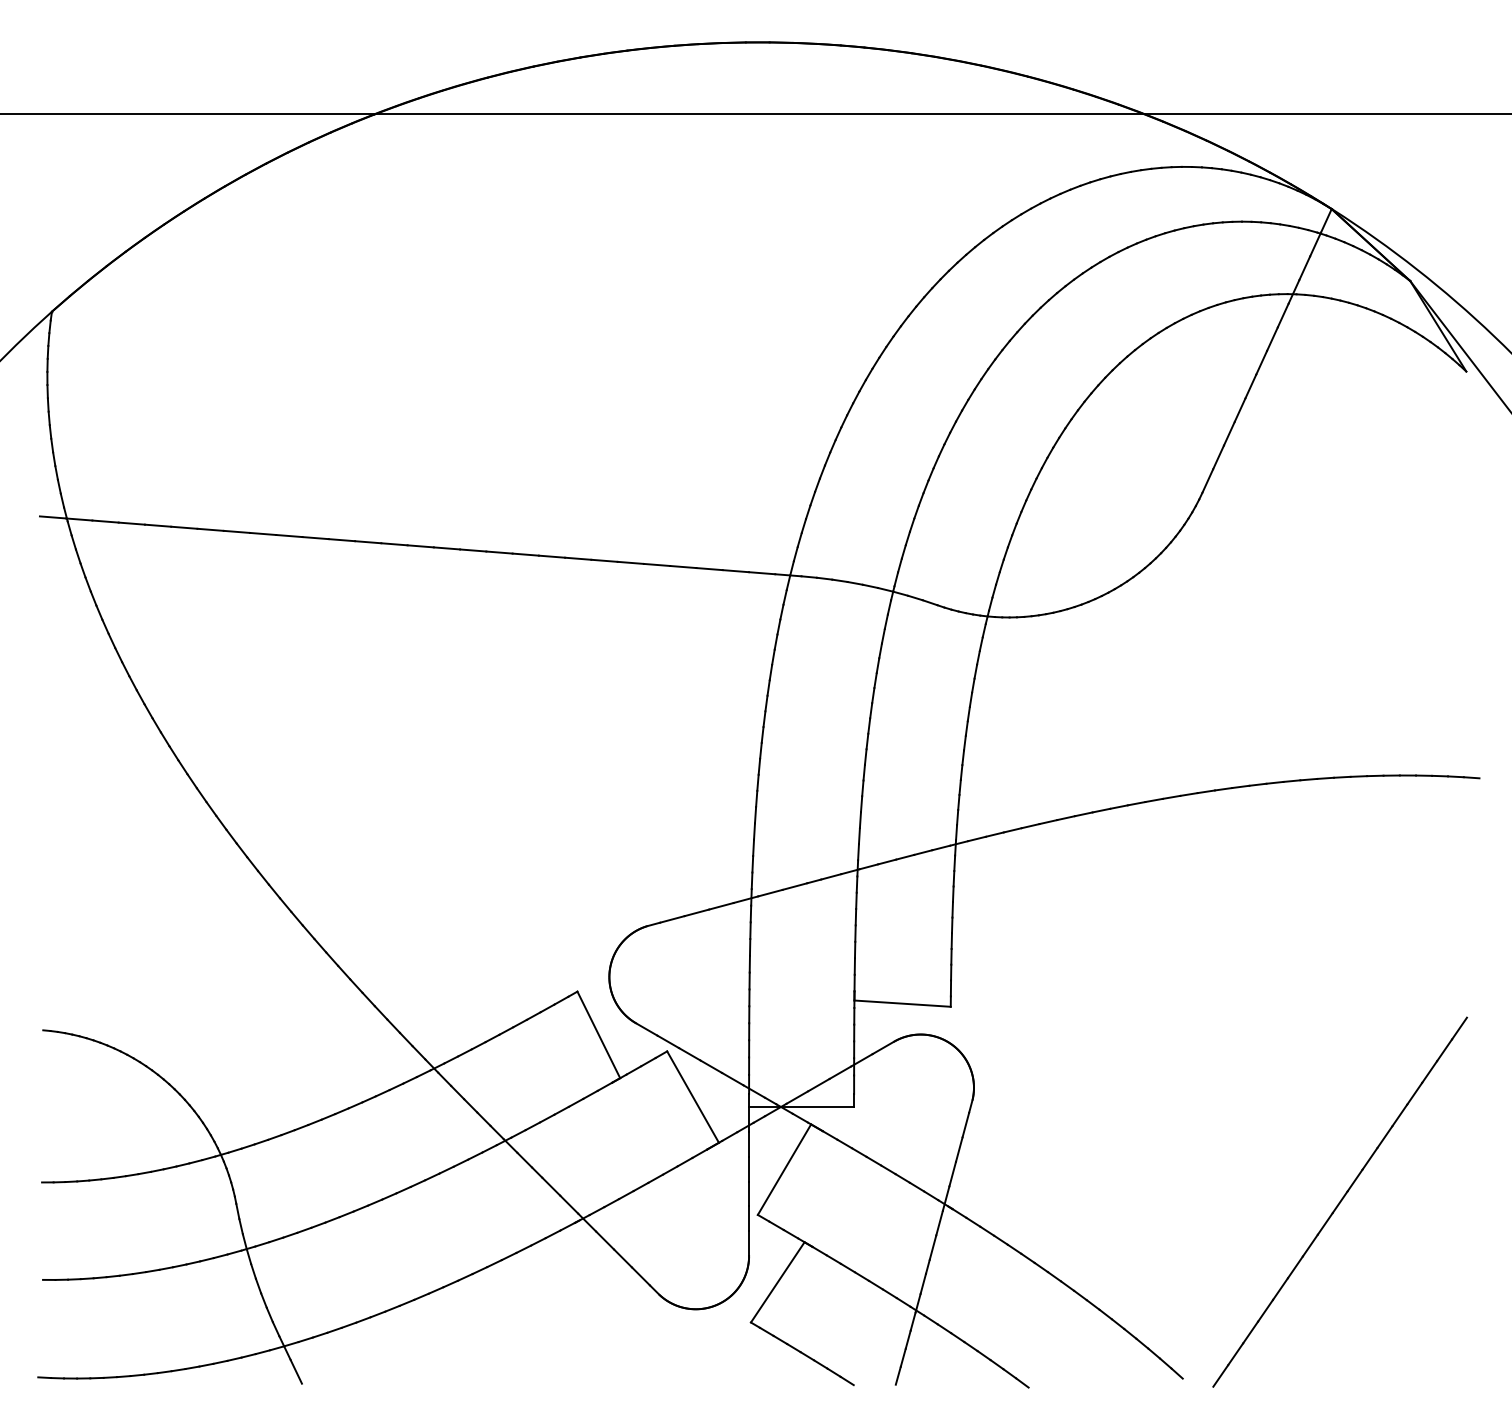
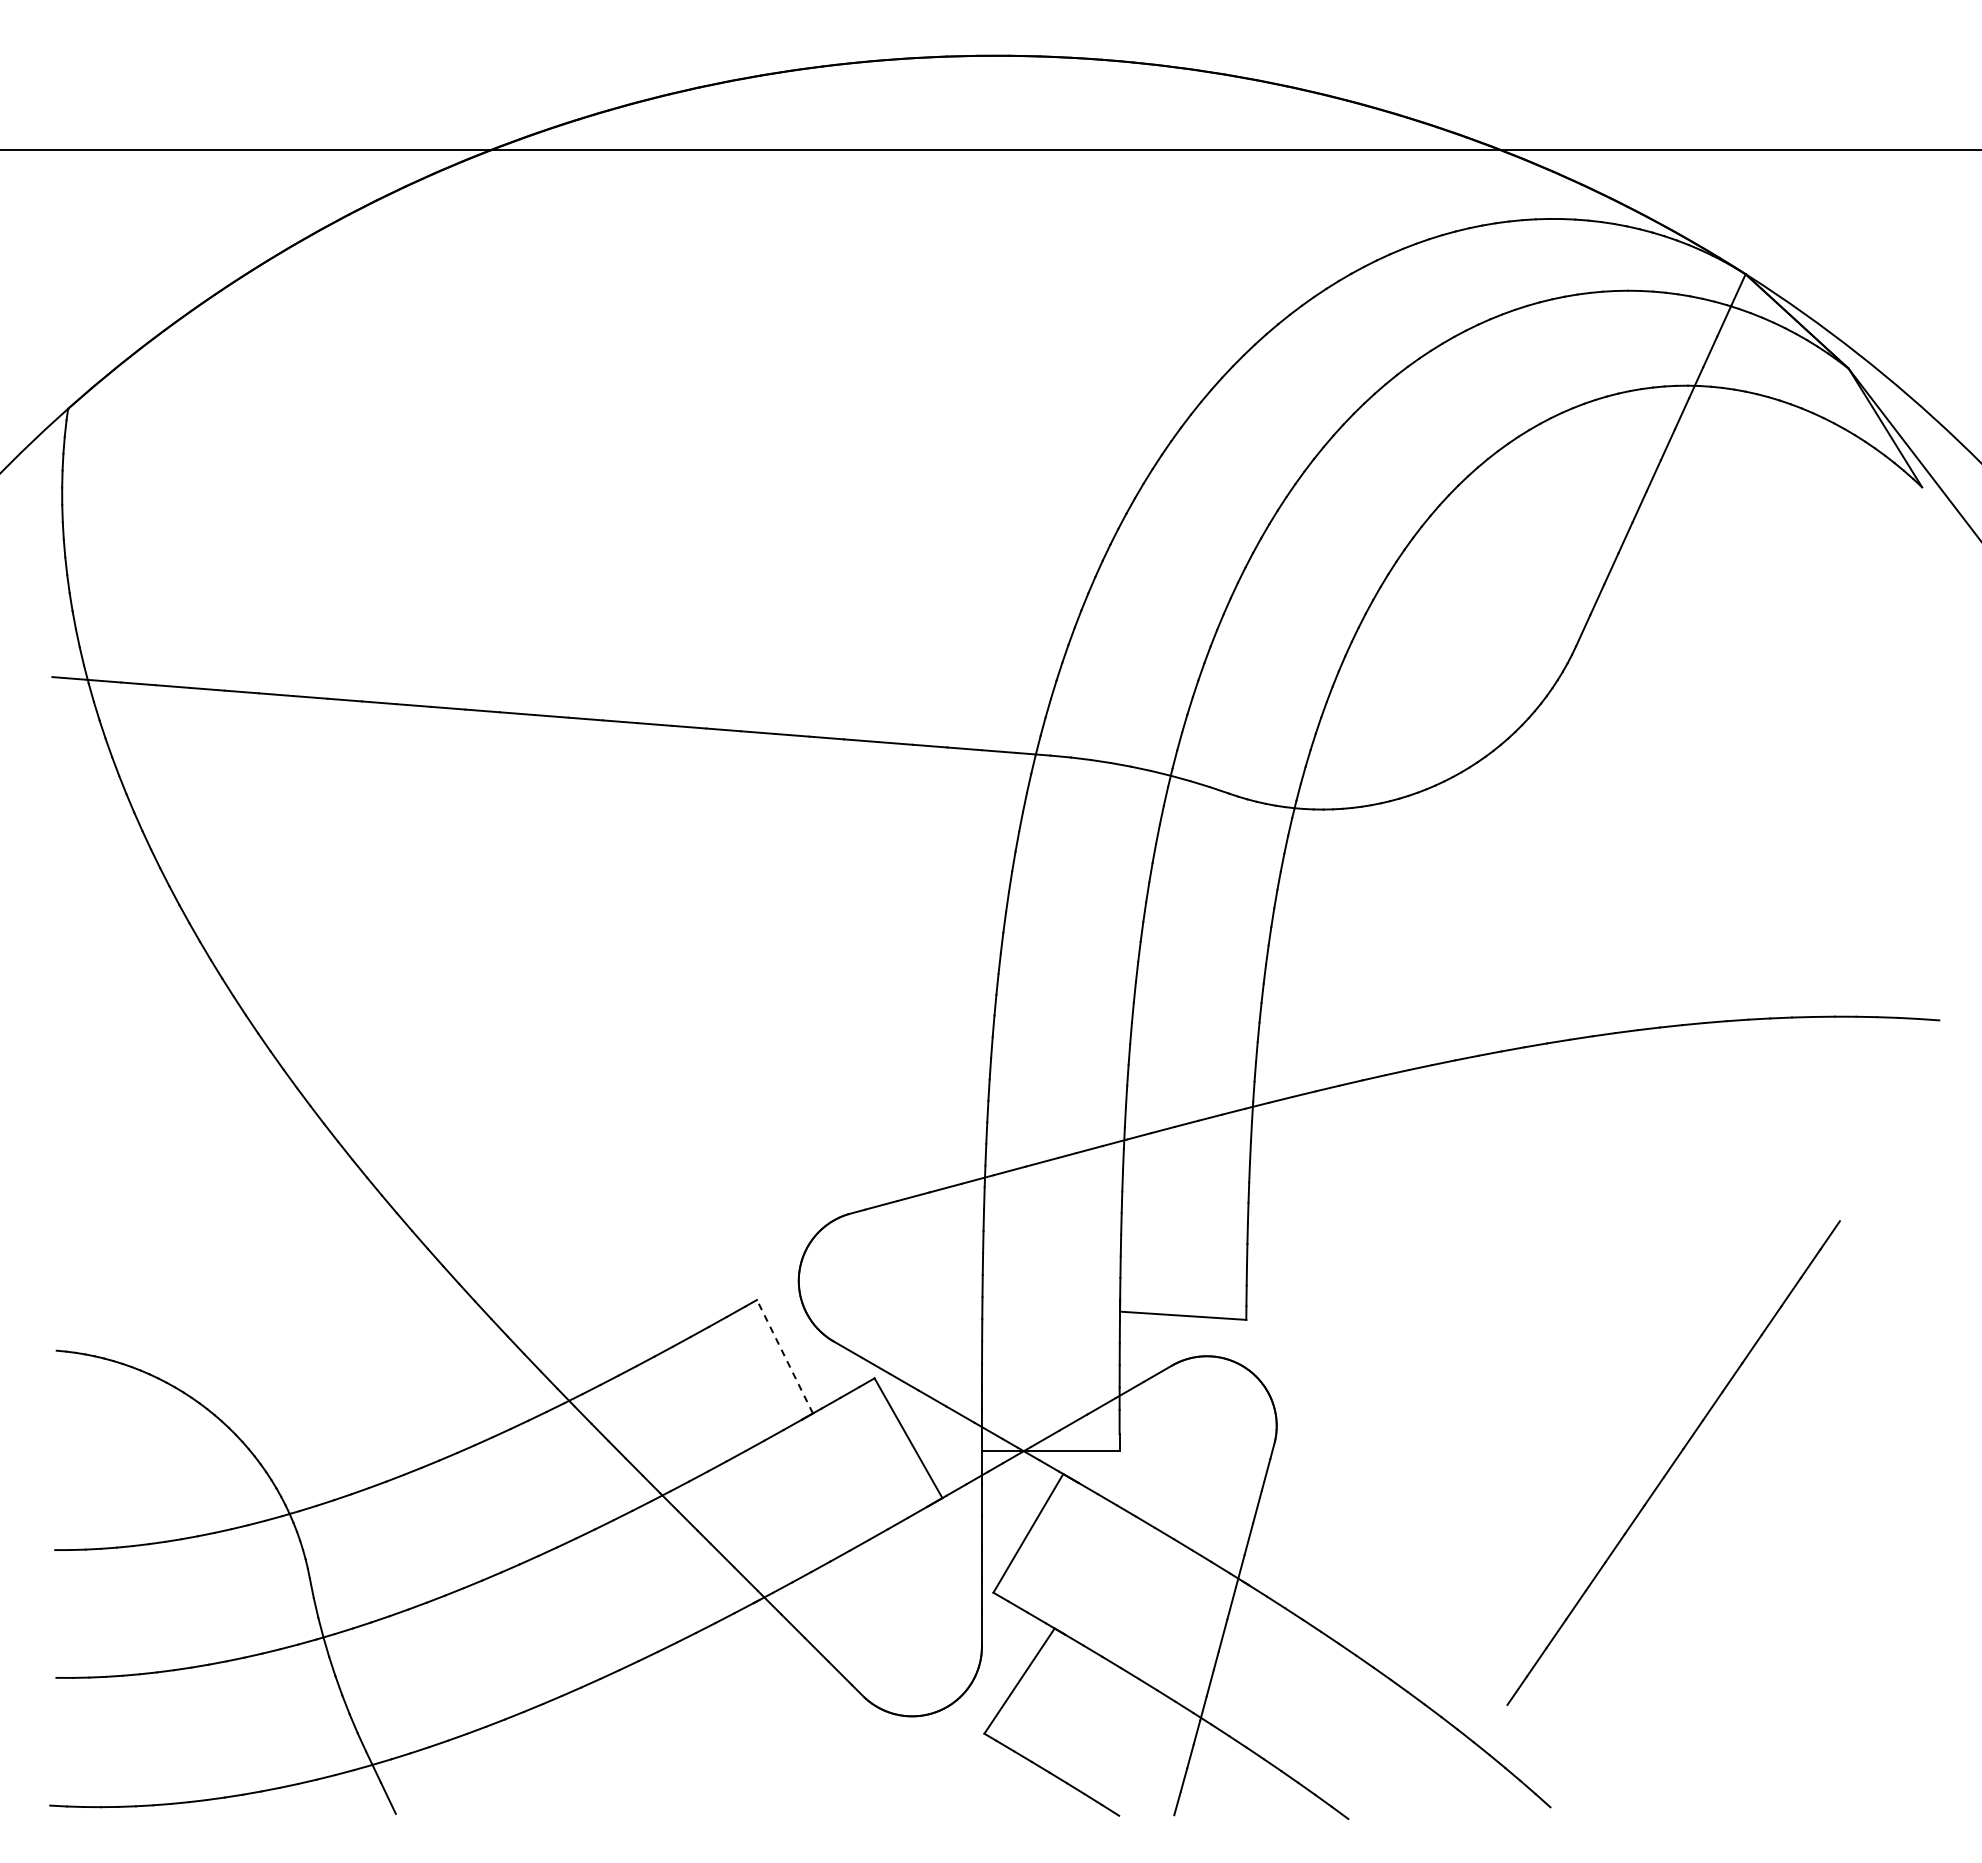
line: (598, 1034) -> (784, 1356), solid -> dashed
line: (1339, 1201) -> (1673, 1462), moved

